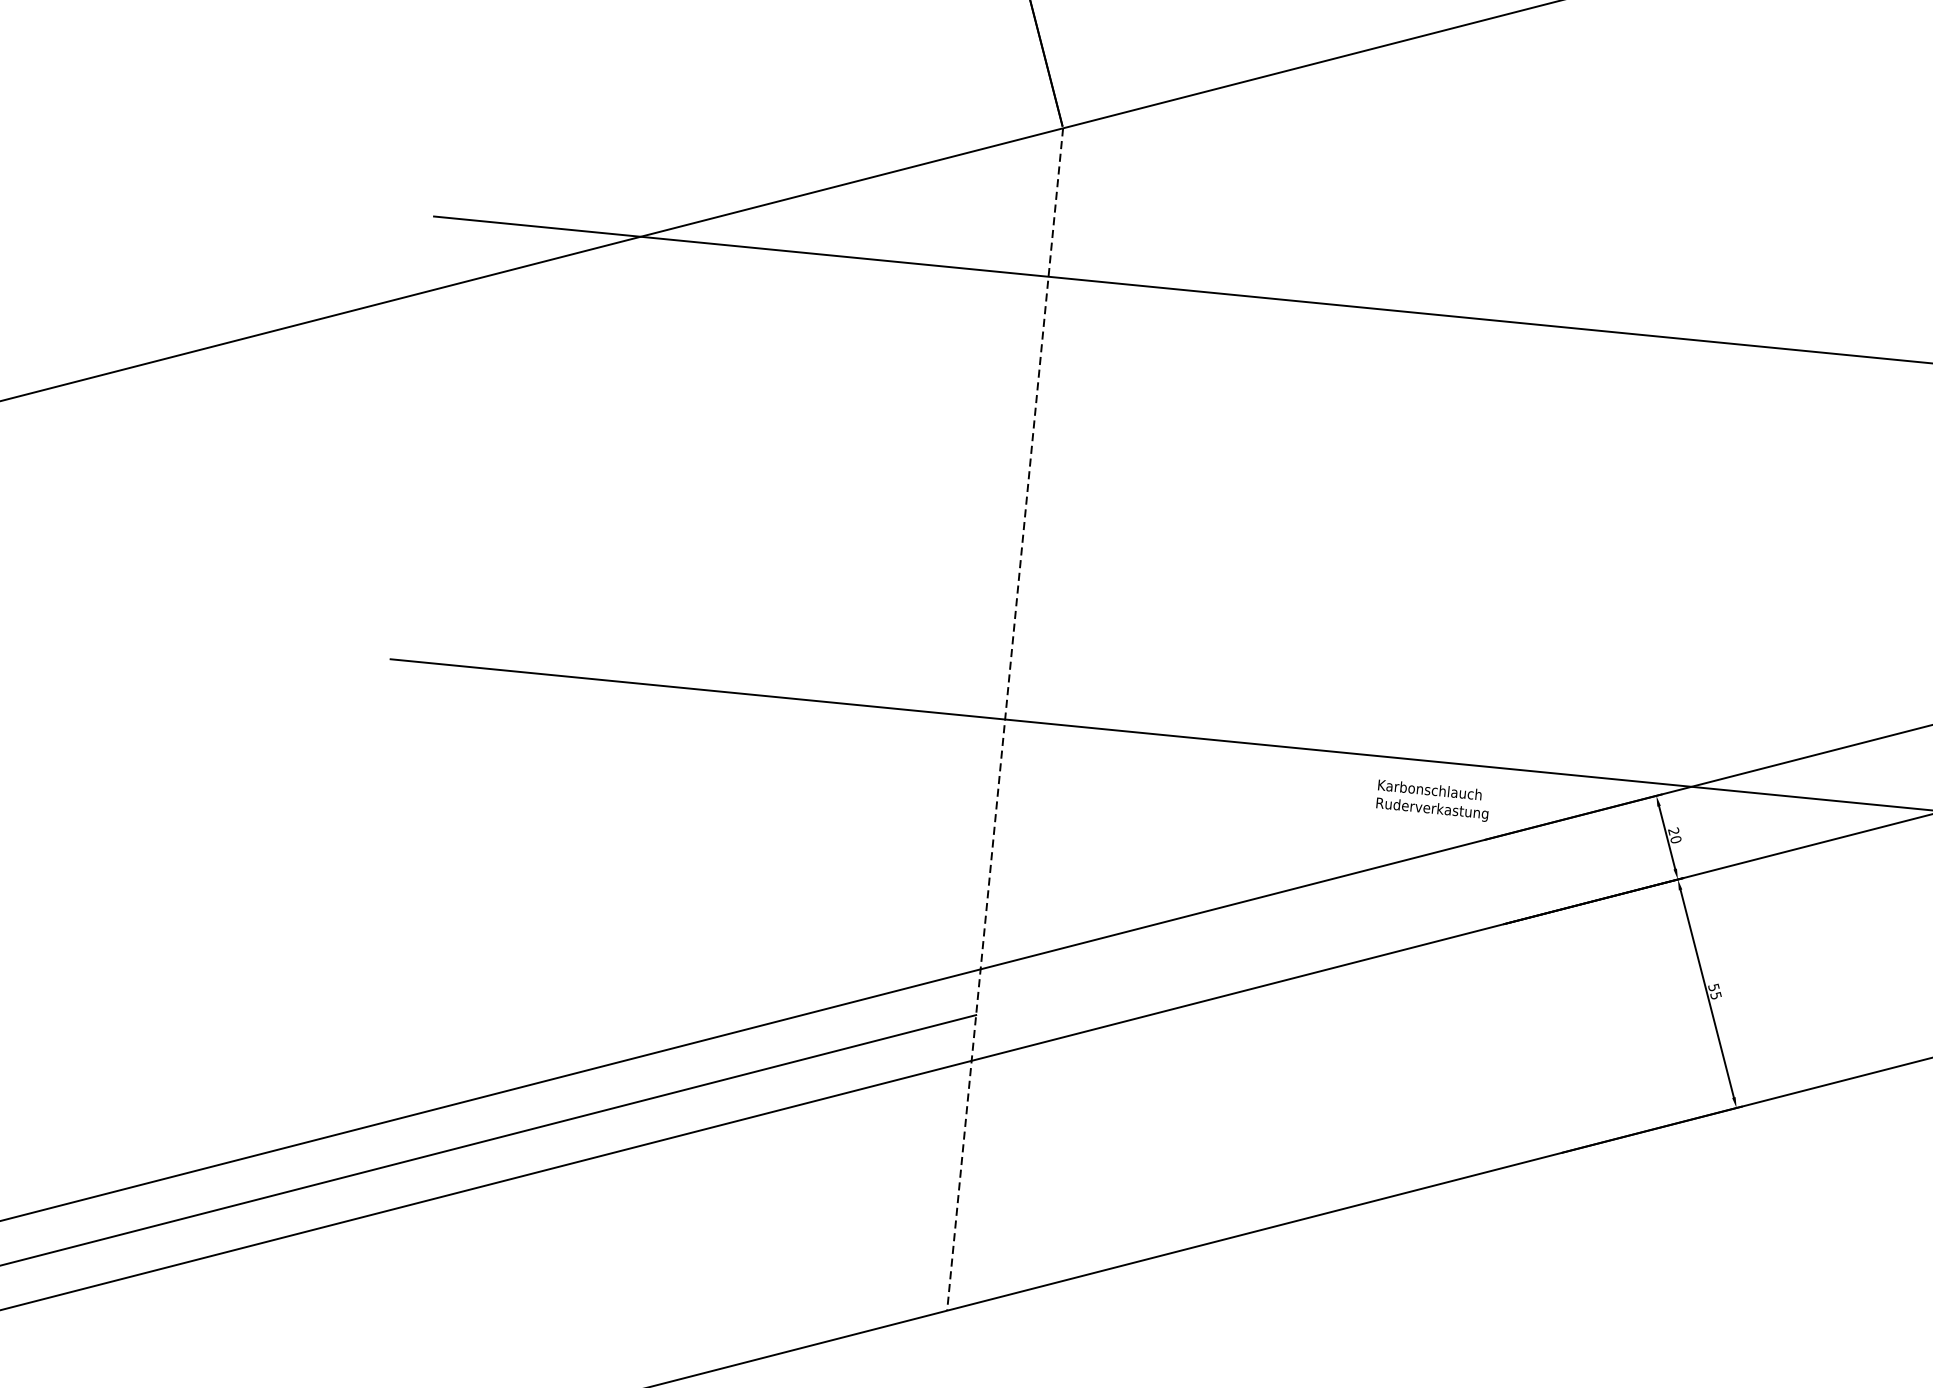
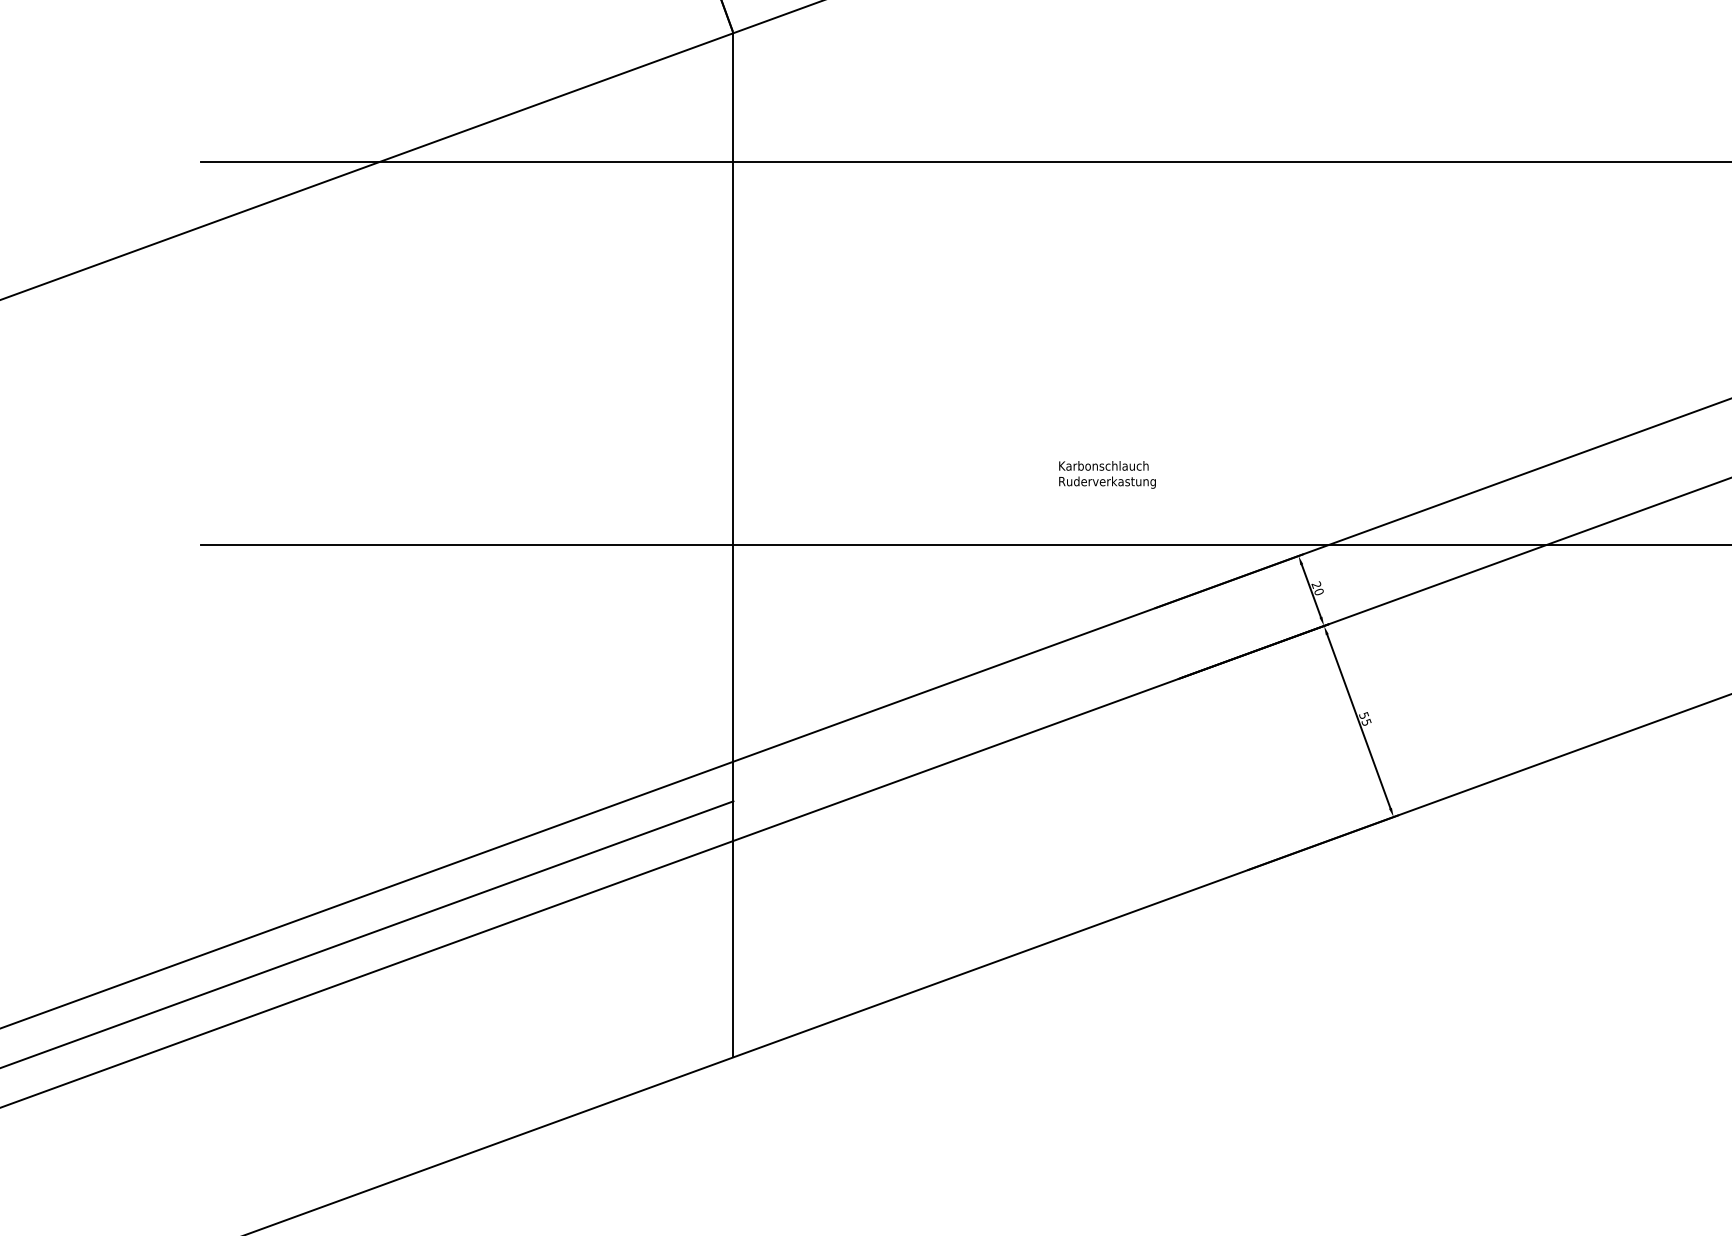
line: (1005, 719) -> (733, 545), dashed -> solid
text: (1433, 800) -> (1107, 474), moved

